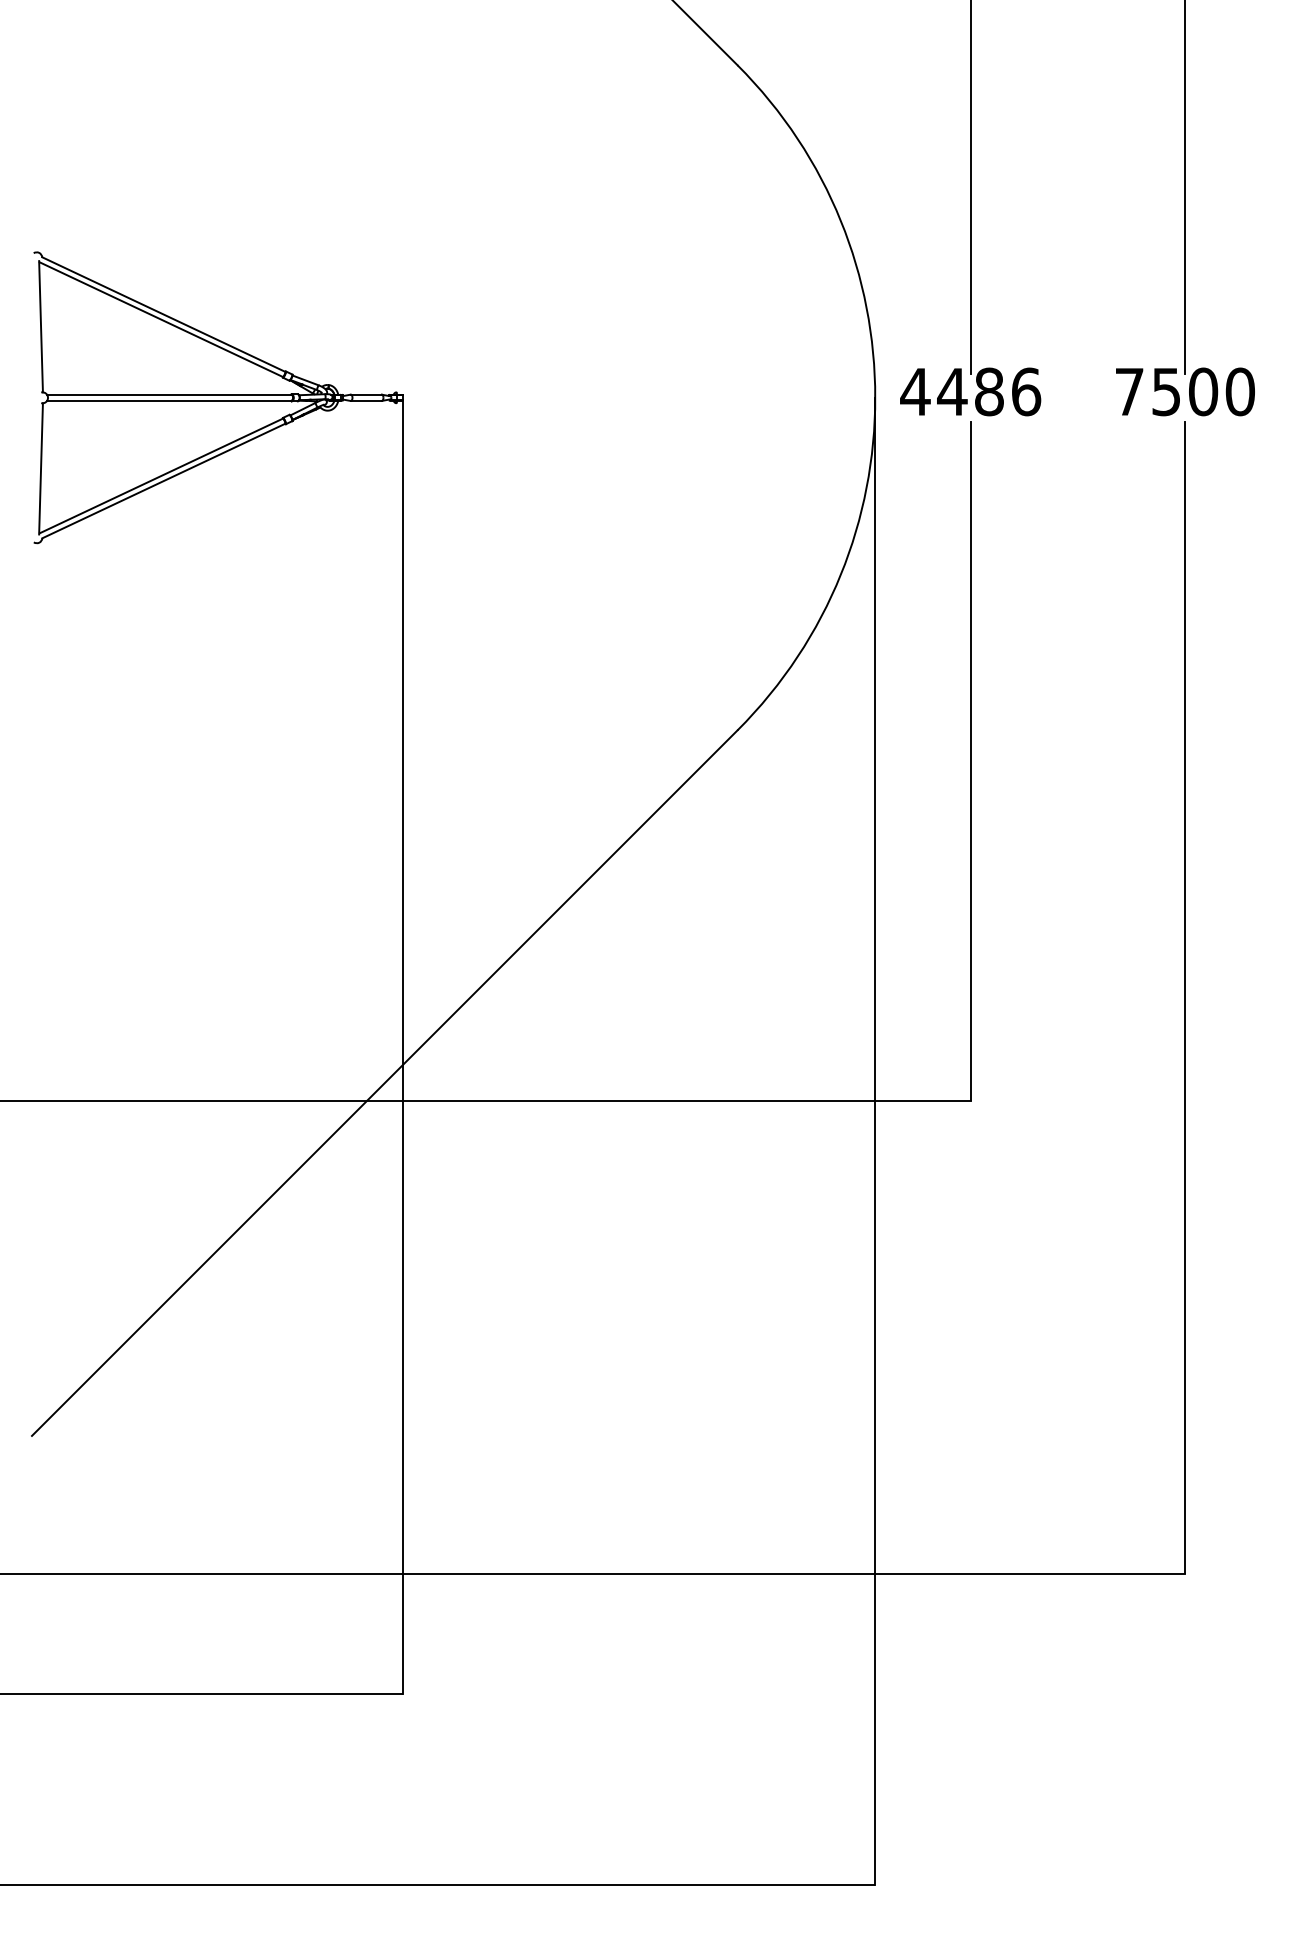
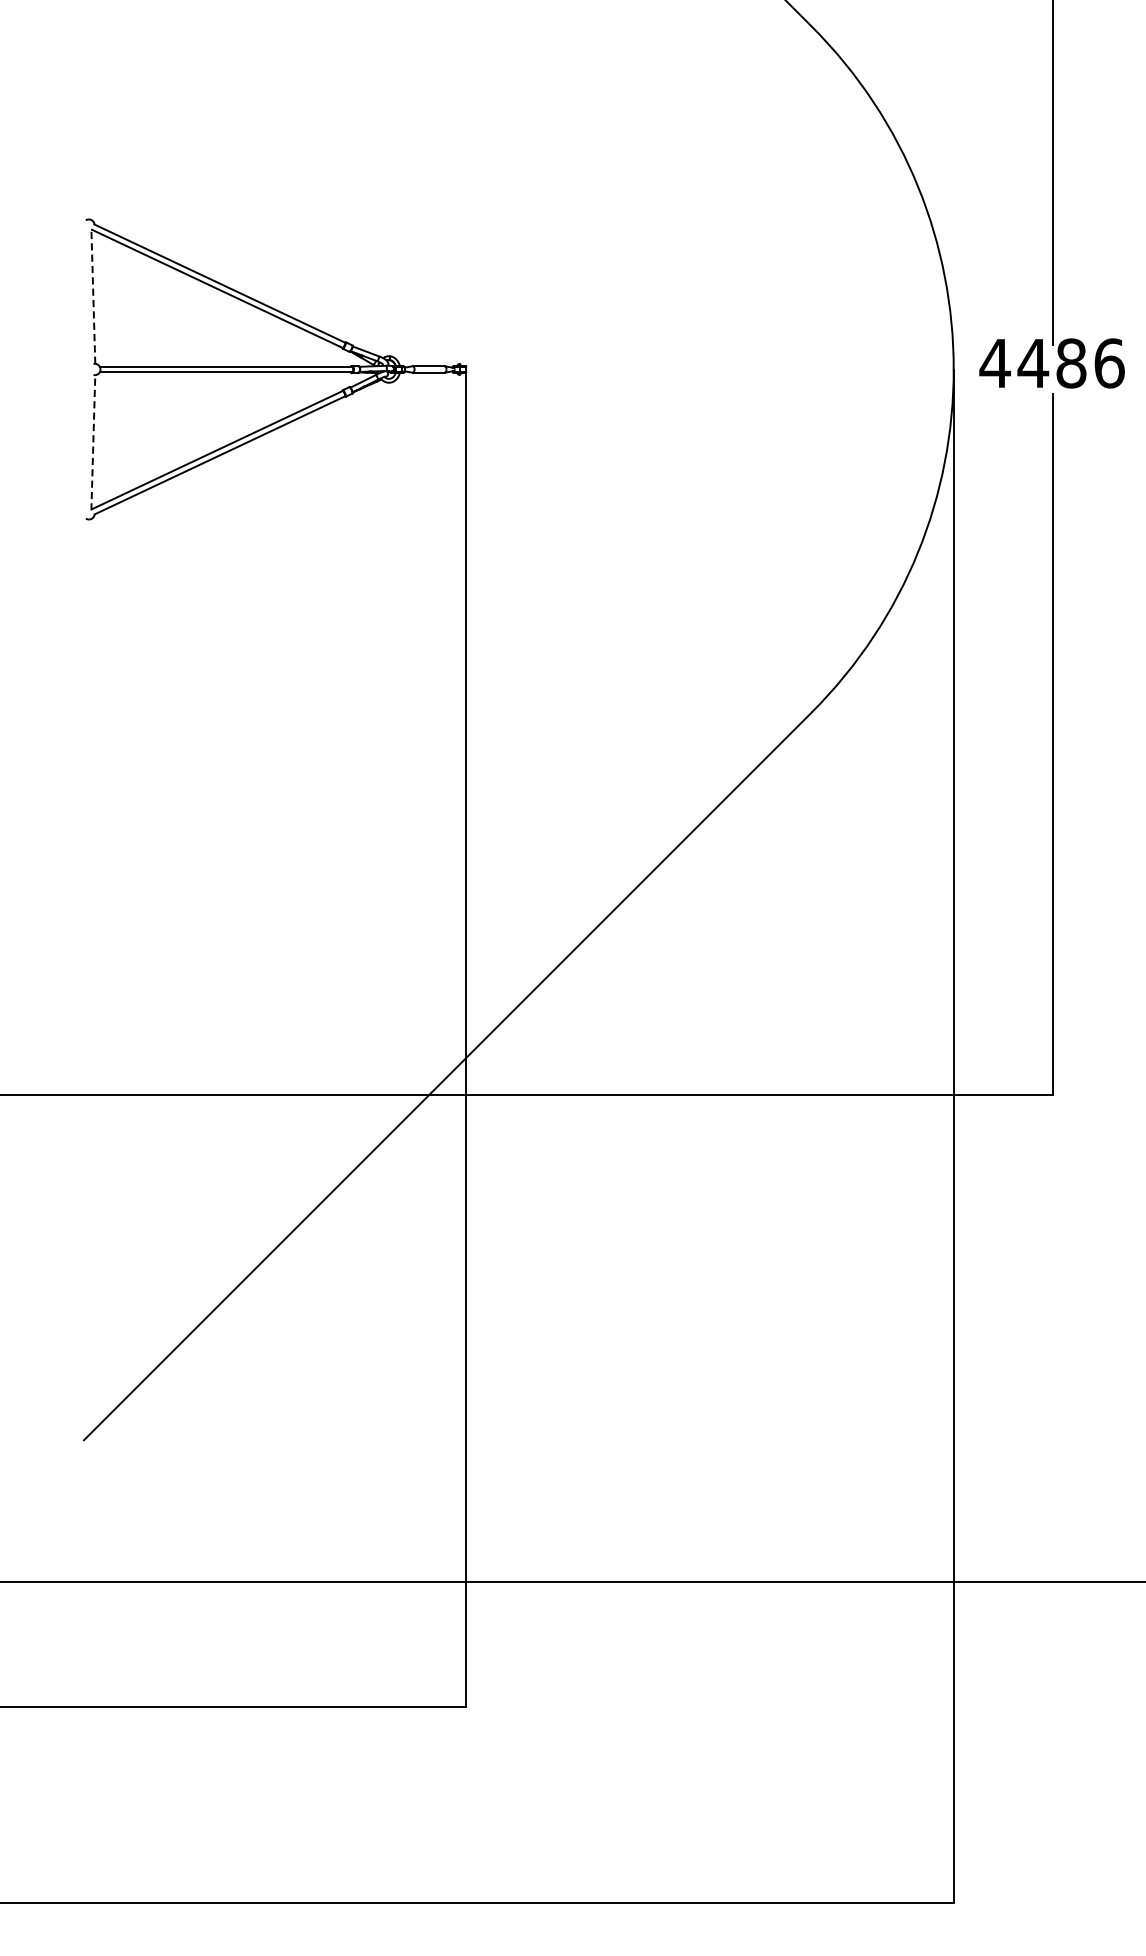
line: (41, 326) -> (93, 295), solid -> dashed
line: (41, 468) -> (93, 442), solid -> dashed

